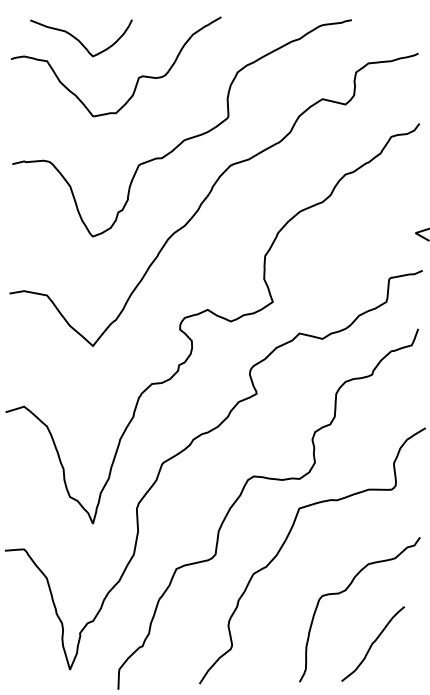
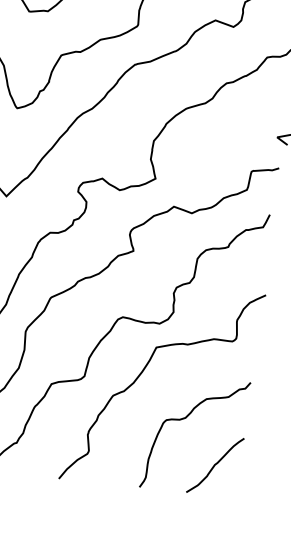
curve: (372, 643) -> (214, 464), moved

